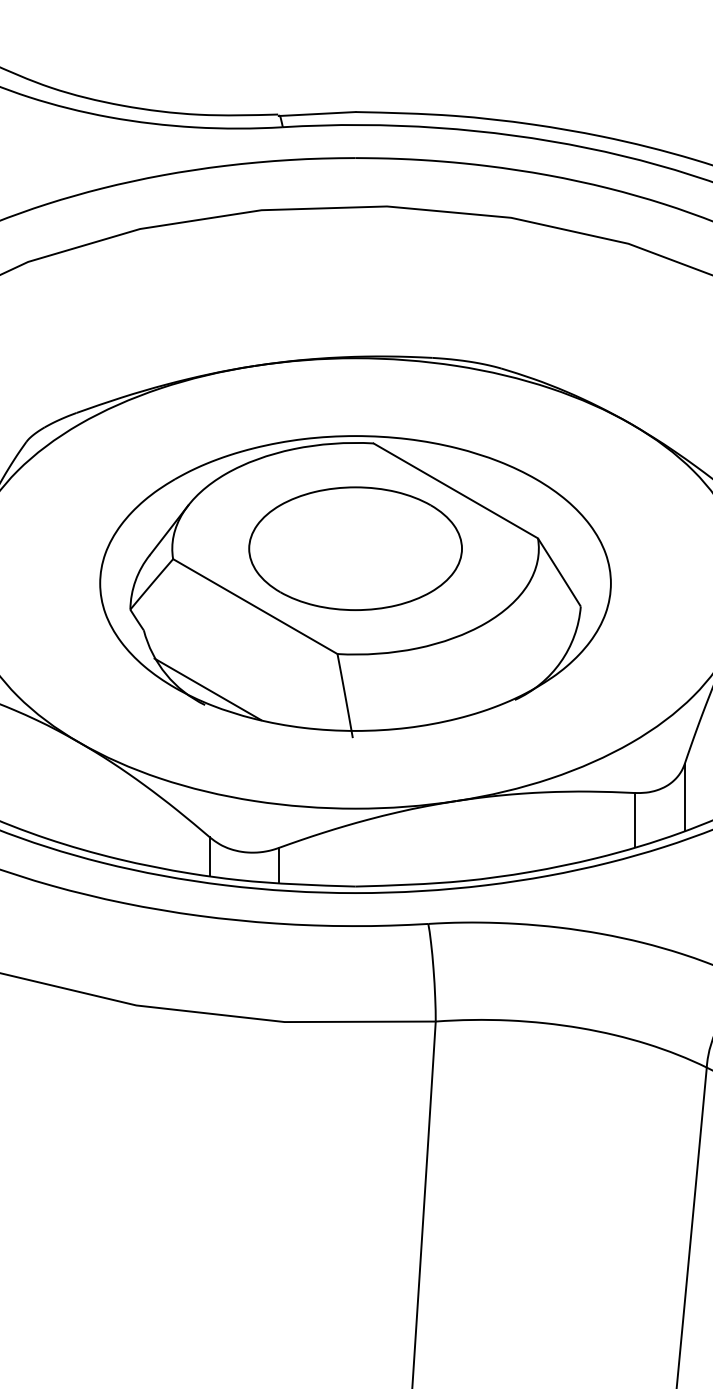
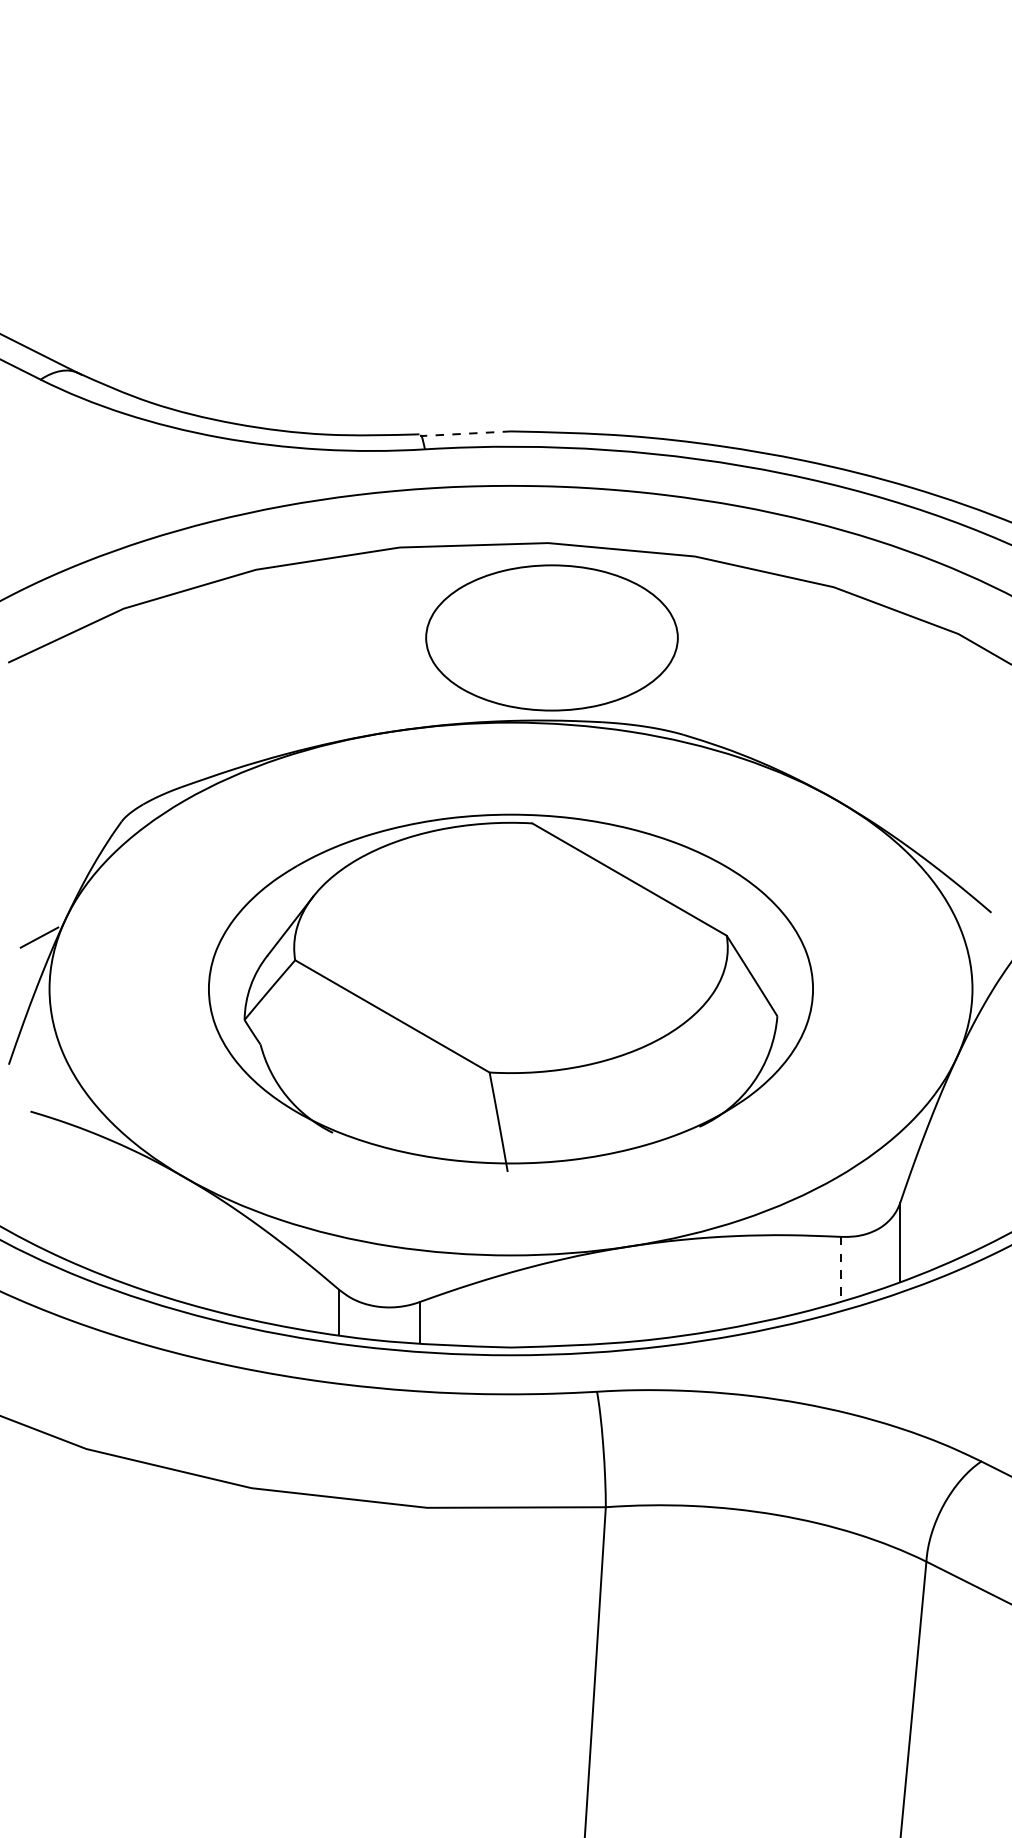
line: (317, 113) -> (465, 433), solid -> dashed
part: (355, 548) -> (551, 637), moved
line: (208, 688) -> (336, 1113), removed
line: (634, 819) -> (841, 1268), solid -> dashed

